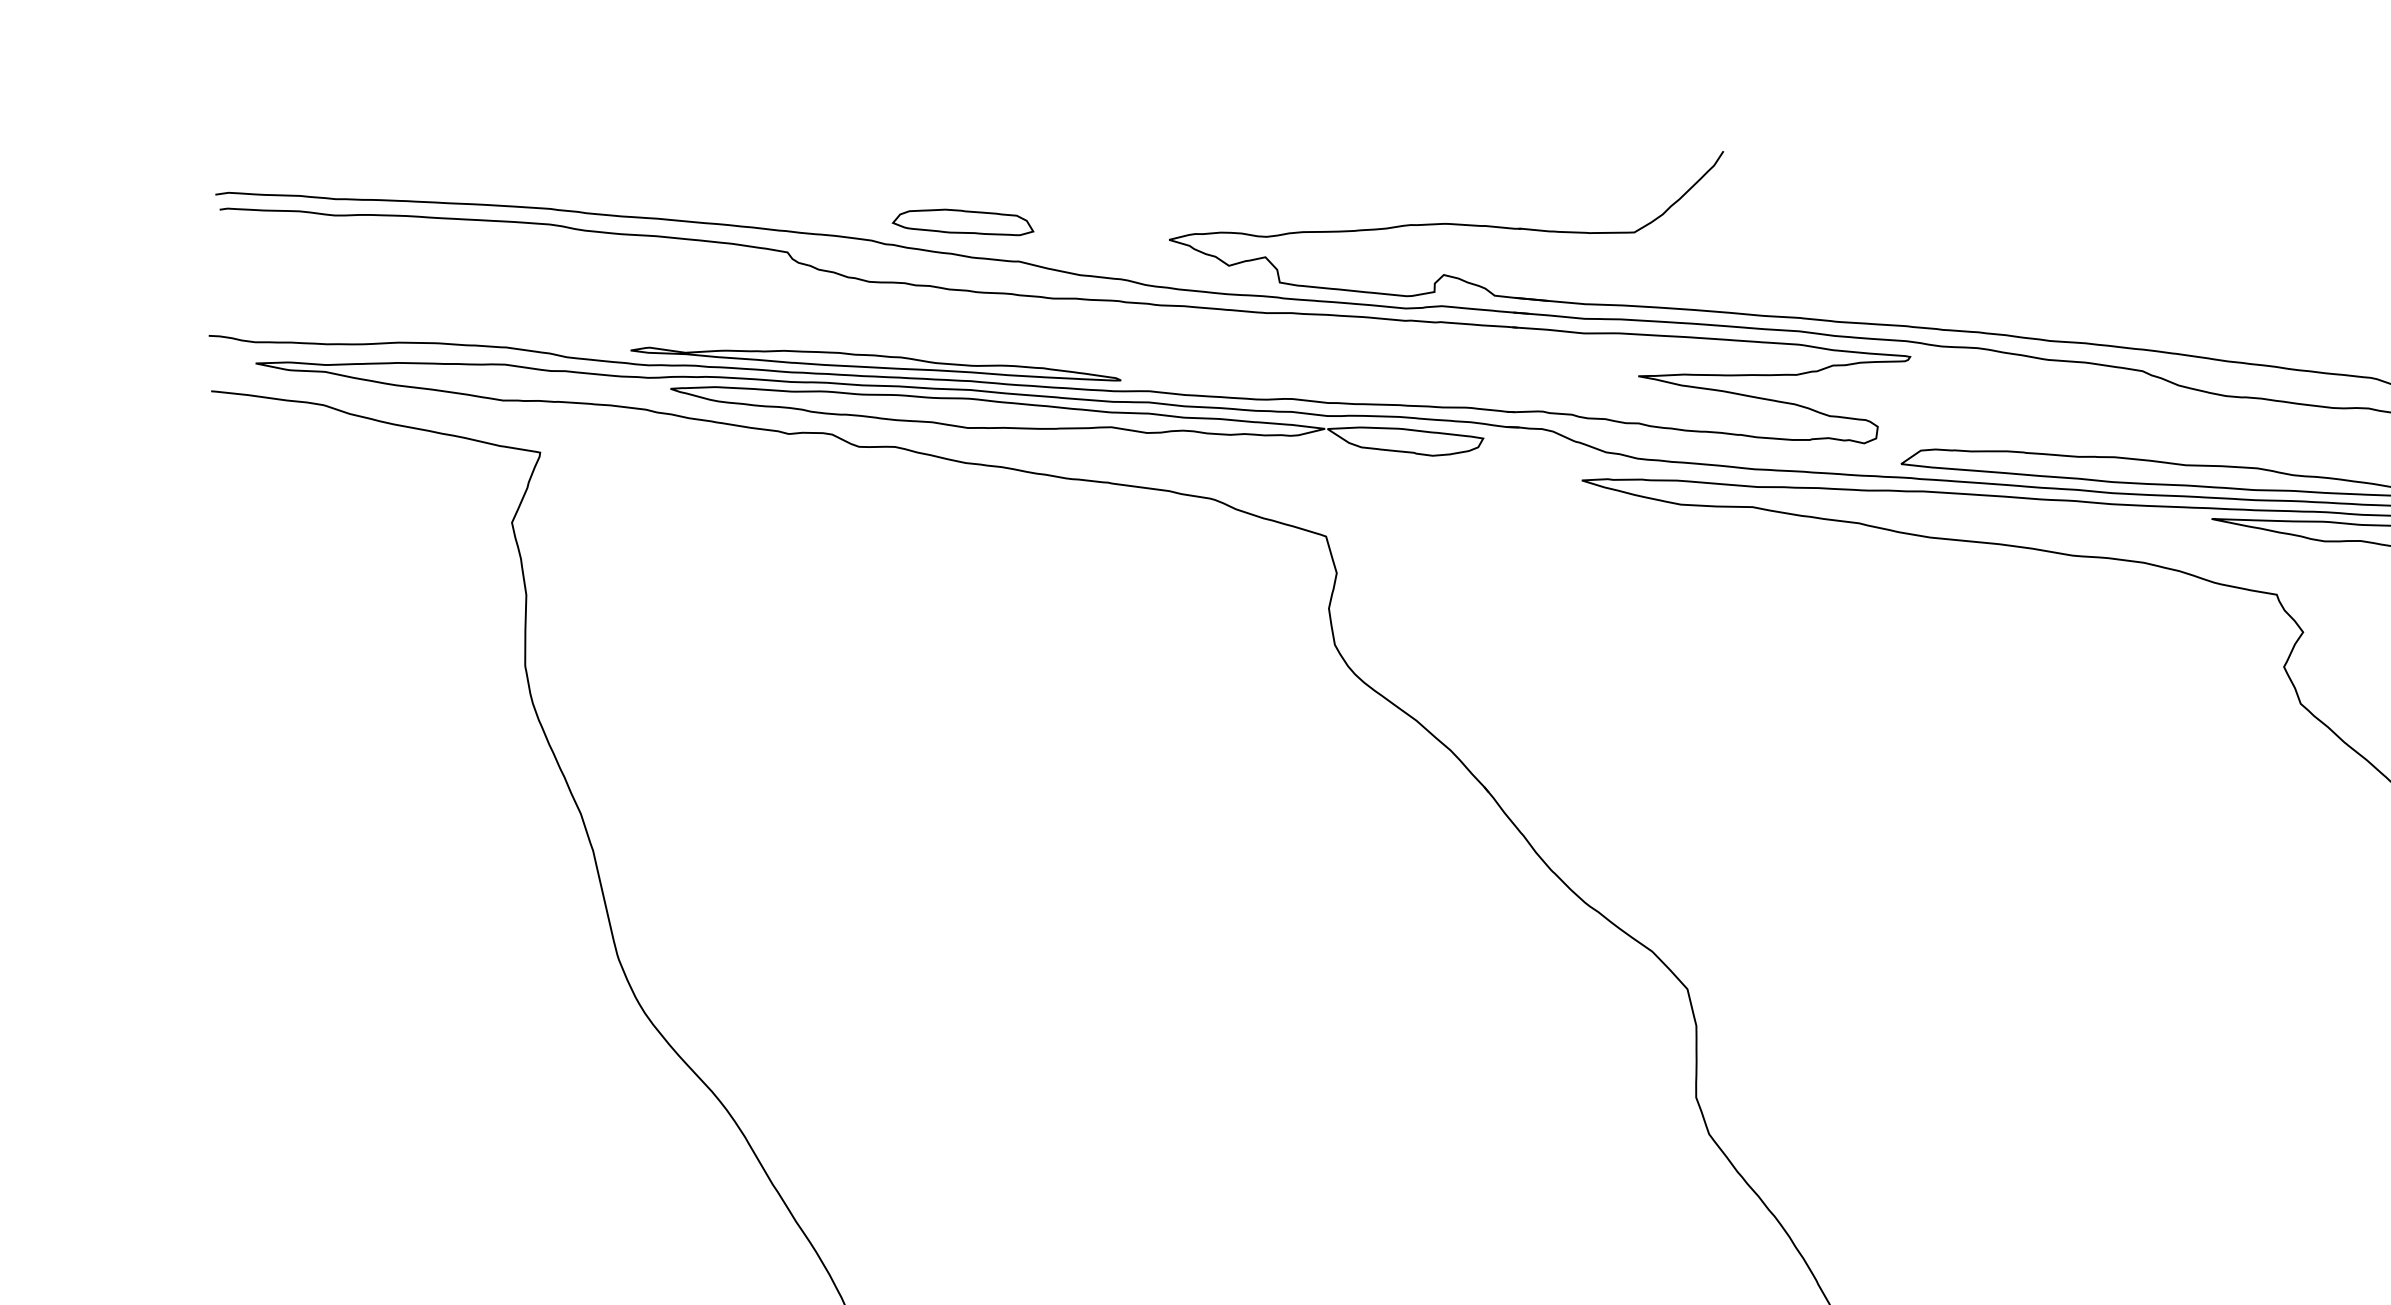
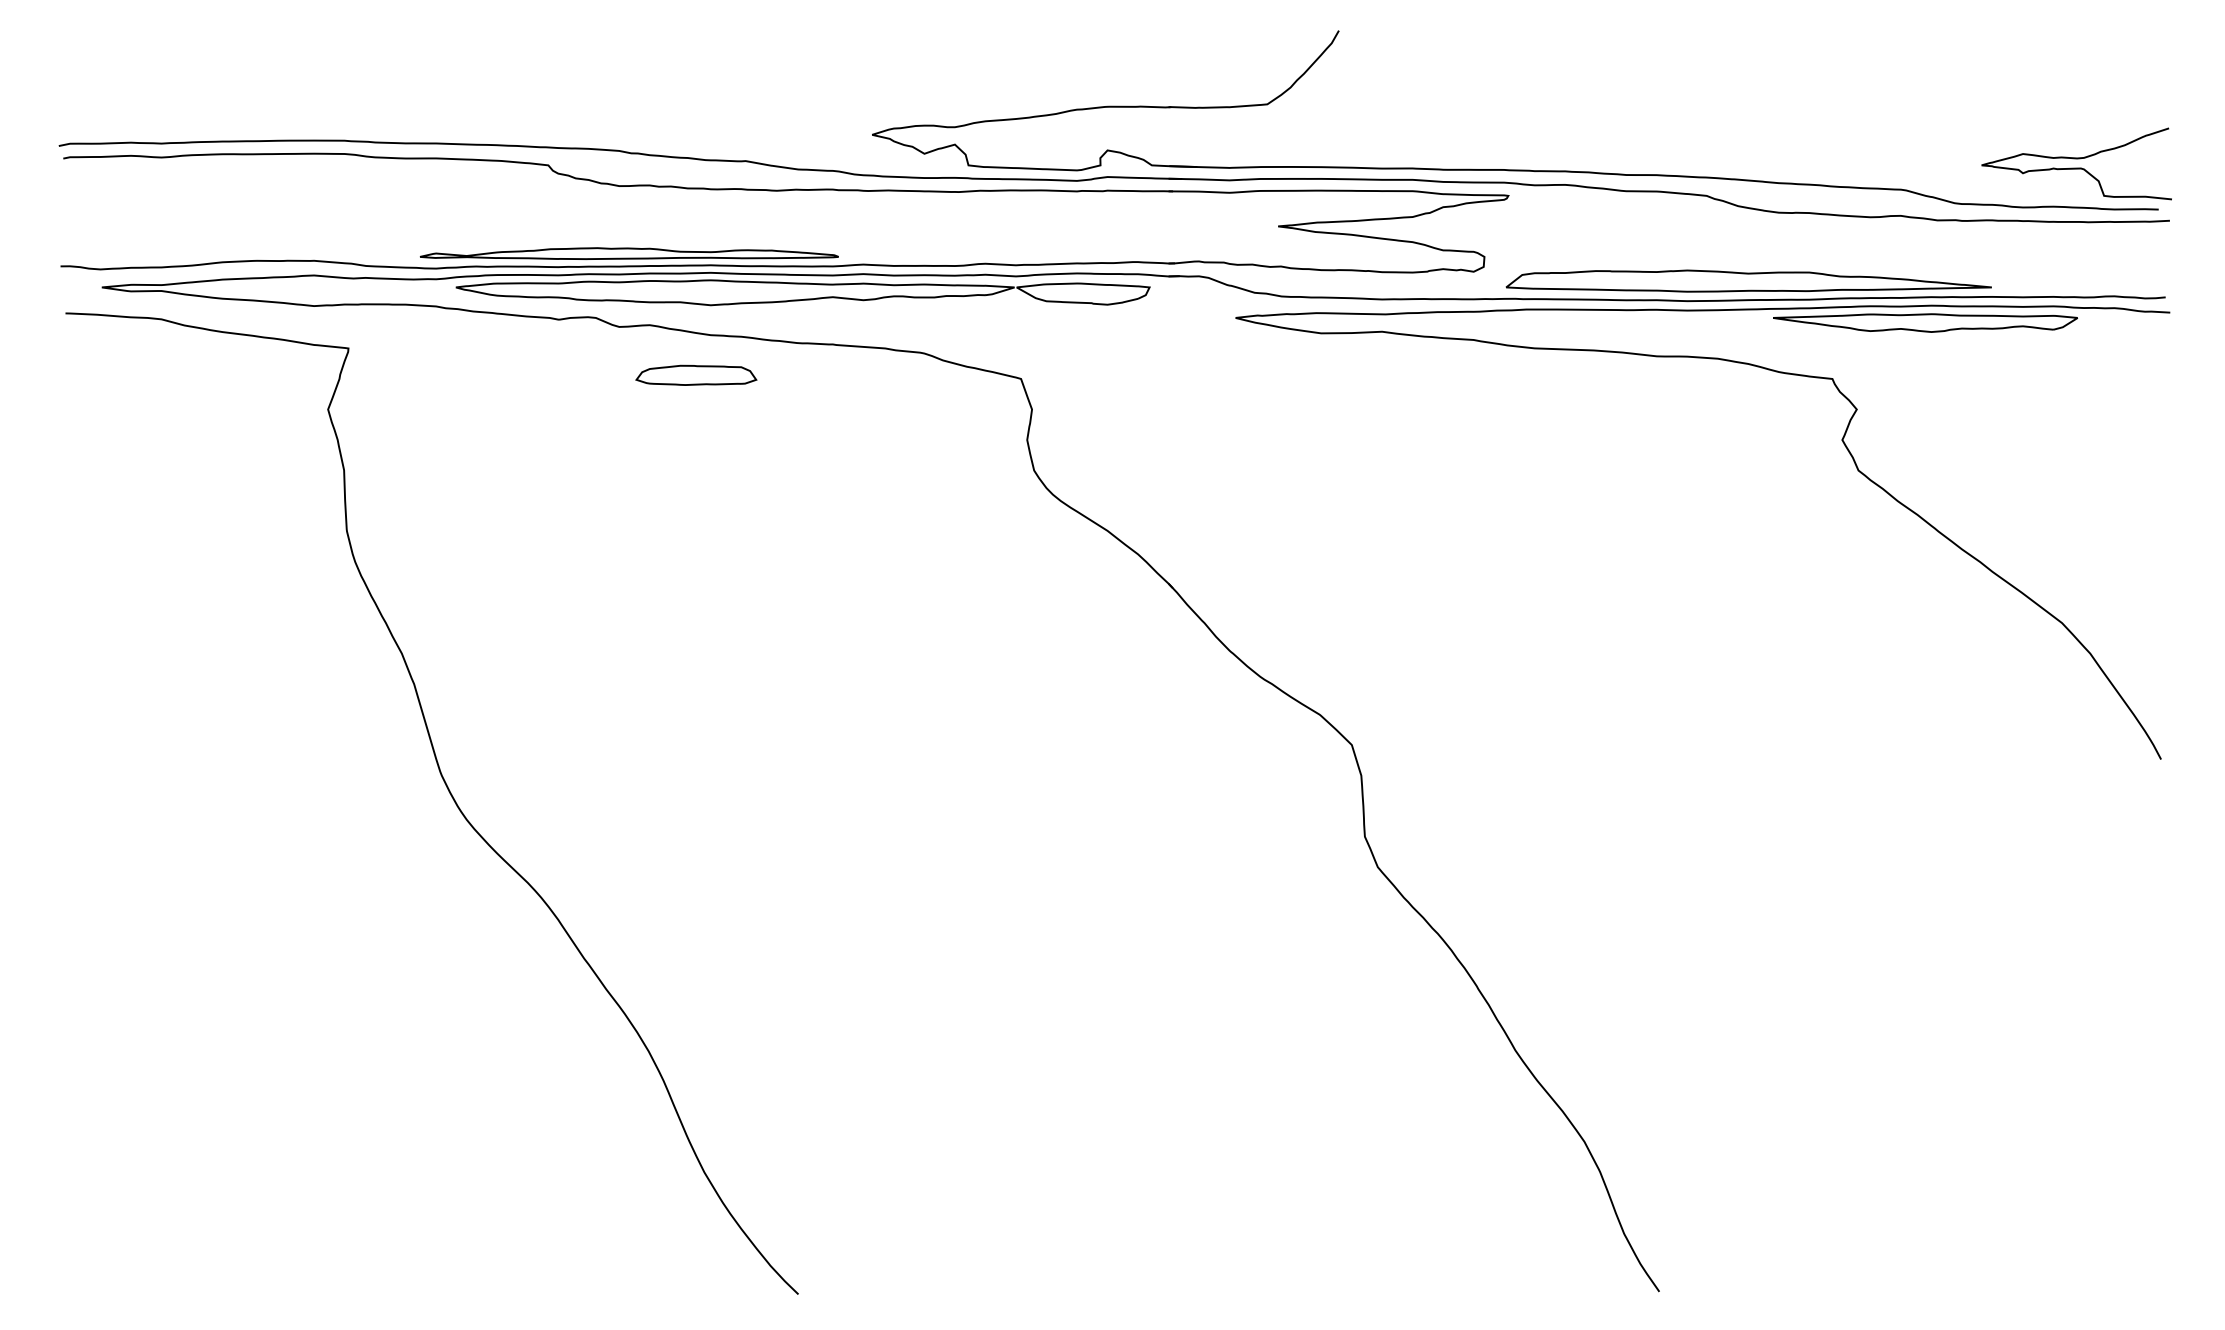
part: (963, 221) -> (696, 374), moved

